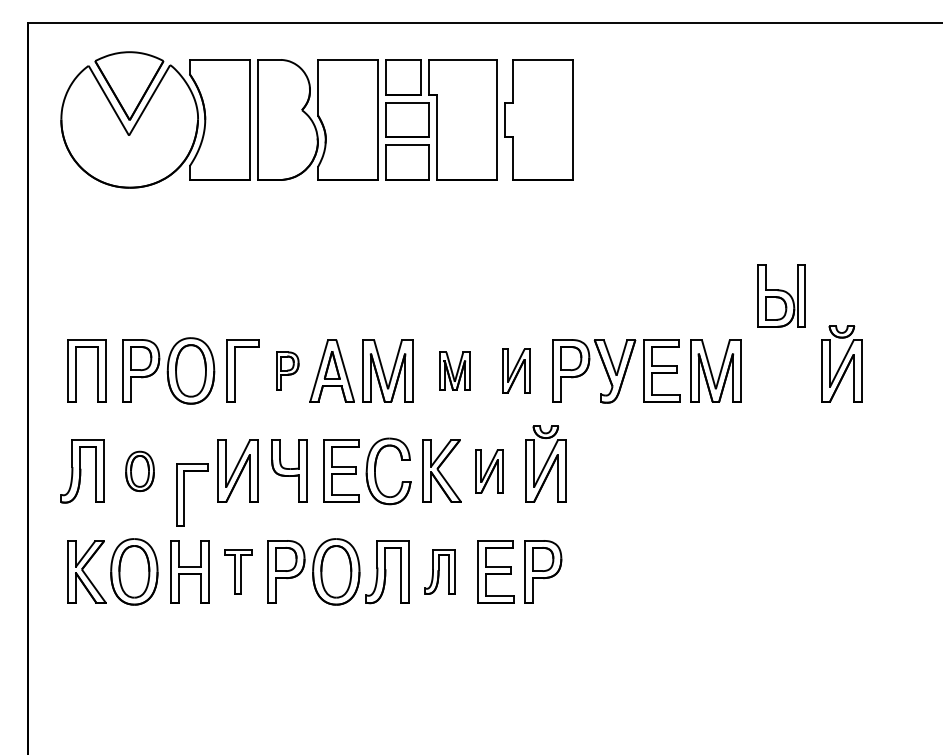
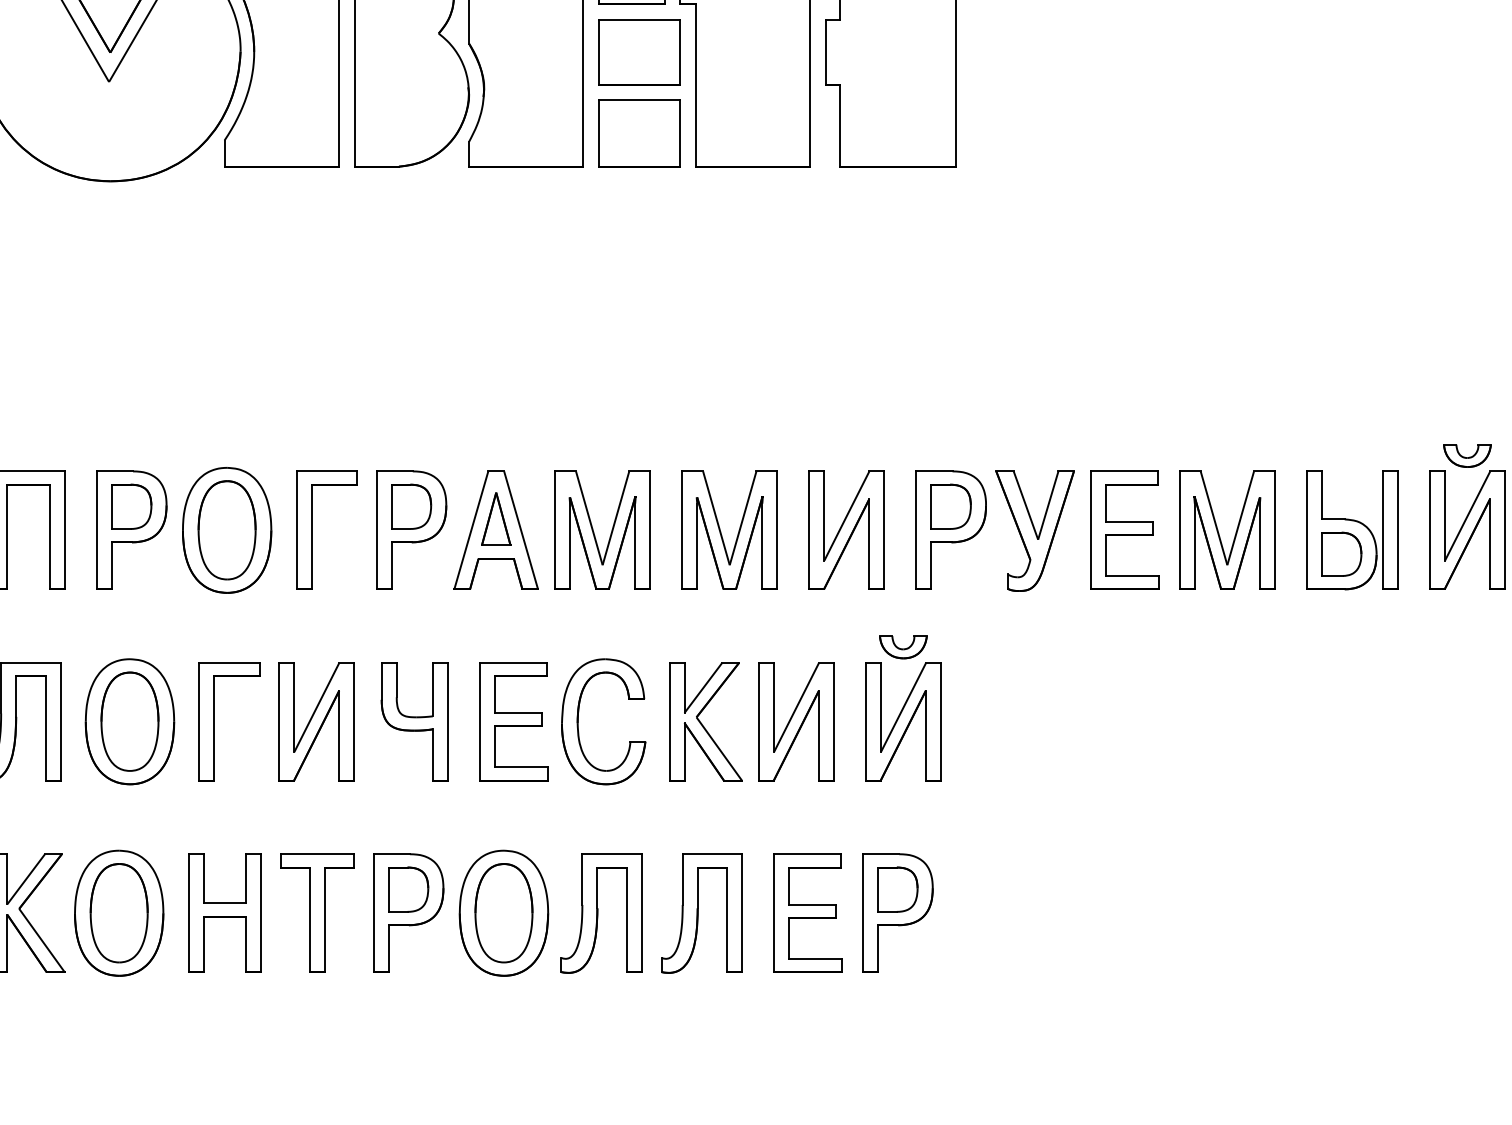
part: (781, 295) -> (1352, 529), moved
part: (287, 370) -> (410, 529), size x1.67
part: (454, 370) -> (729, 529), size x1.67
part: (516, 370) -> (847, 529), size x1.43
part: (489, 470) -> (795, 720), size x1.43
part: (139, 471) -> (128, 721), size x1.67
part: (184, 494) -> (214, 720), moved
part: (237, 571) -> (315, 912), size x1.43
part: (439, 572) -> (700, 914), size x1.43

